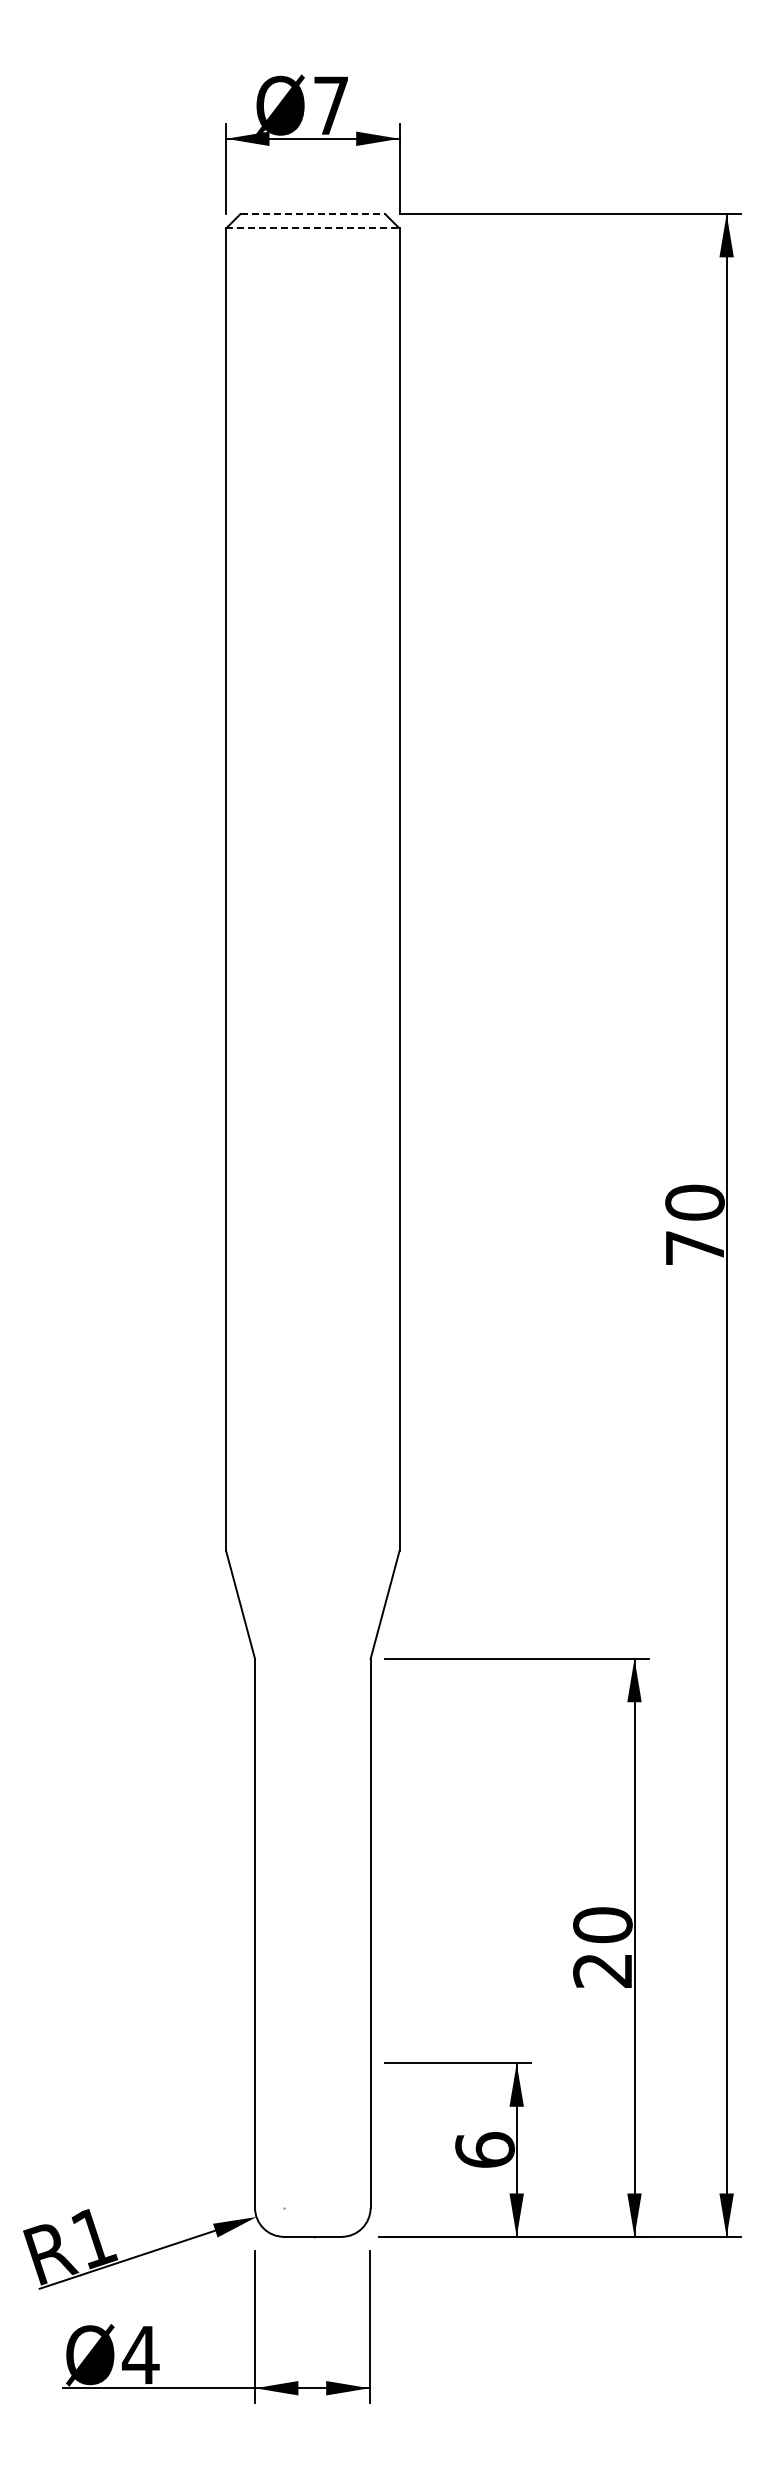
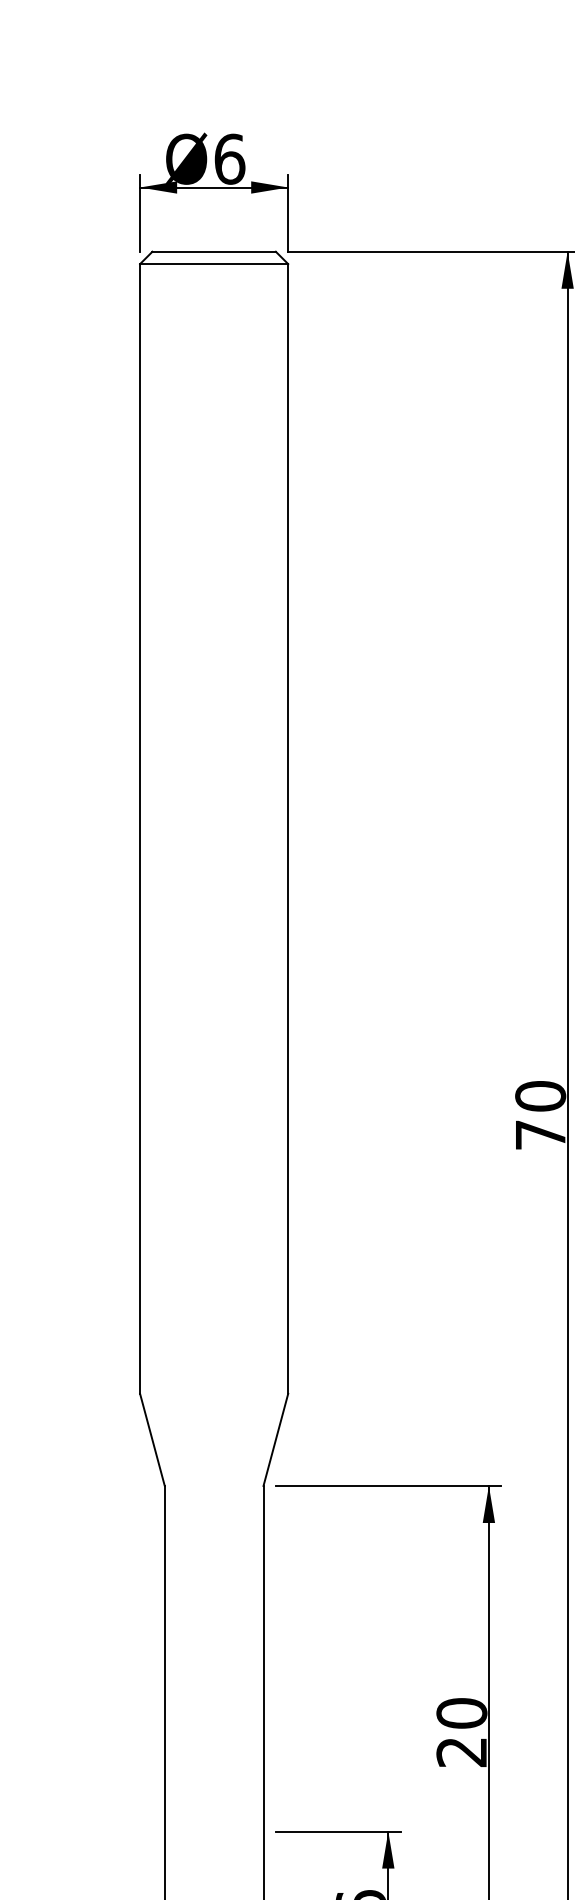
text: (331, 105) -> (230, 159), 7 -> 6
line: (313, 214) -> (214, 252), dashed -> solid
line: (312, 228) -> (213, 264), dashed -> solid

